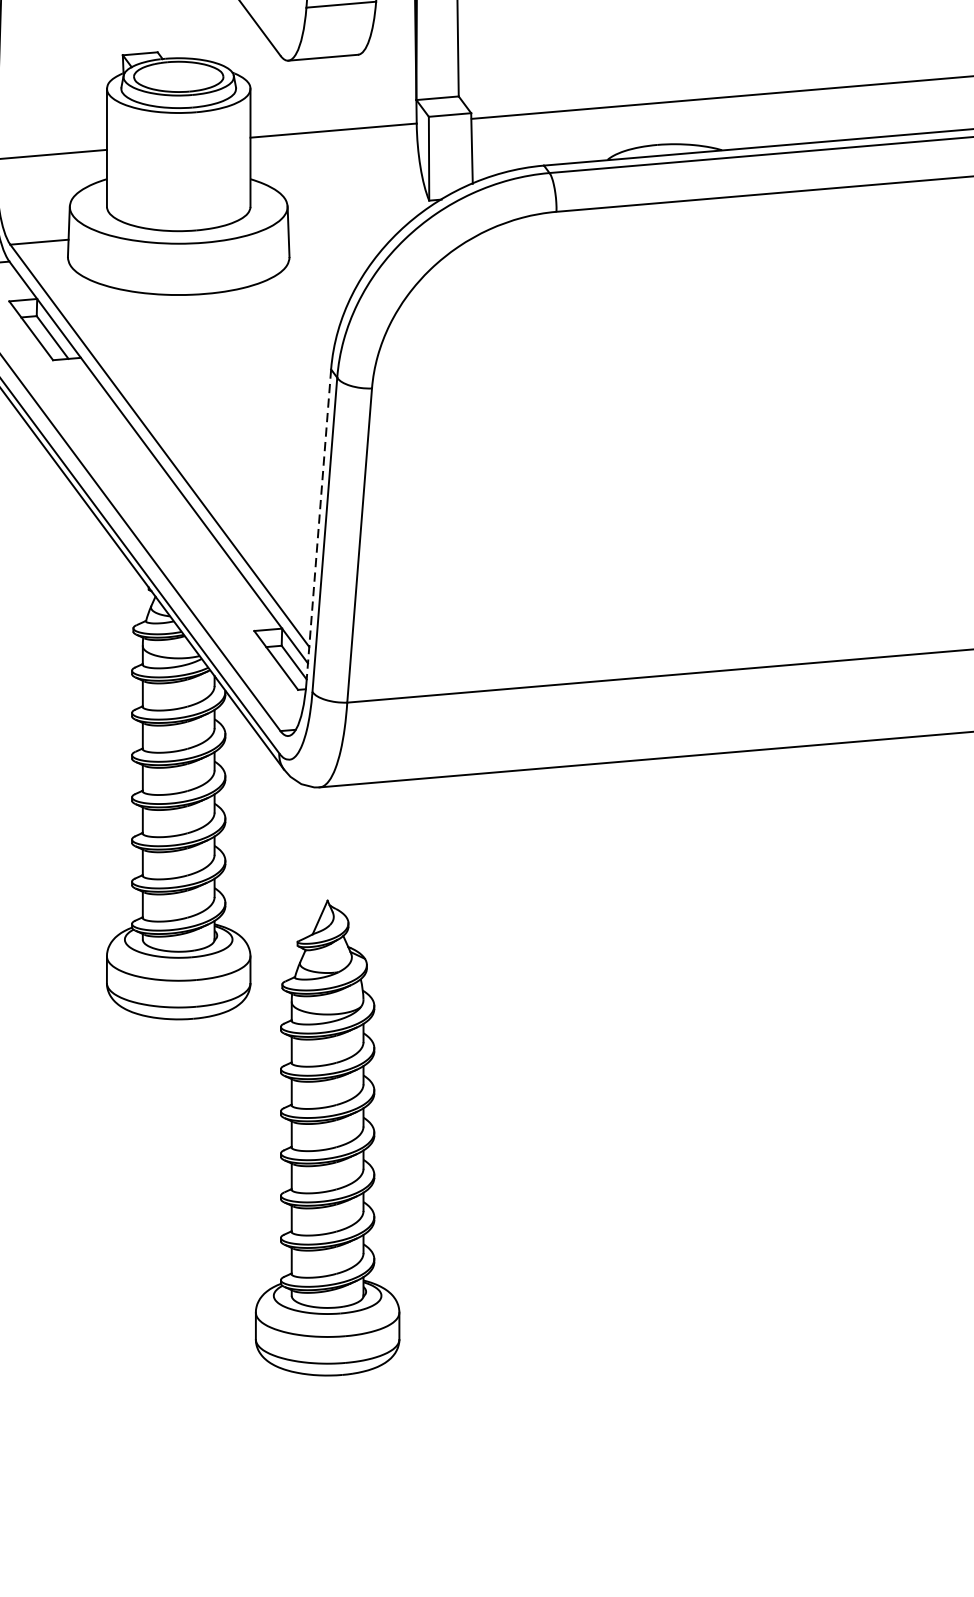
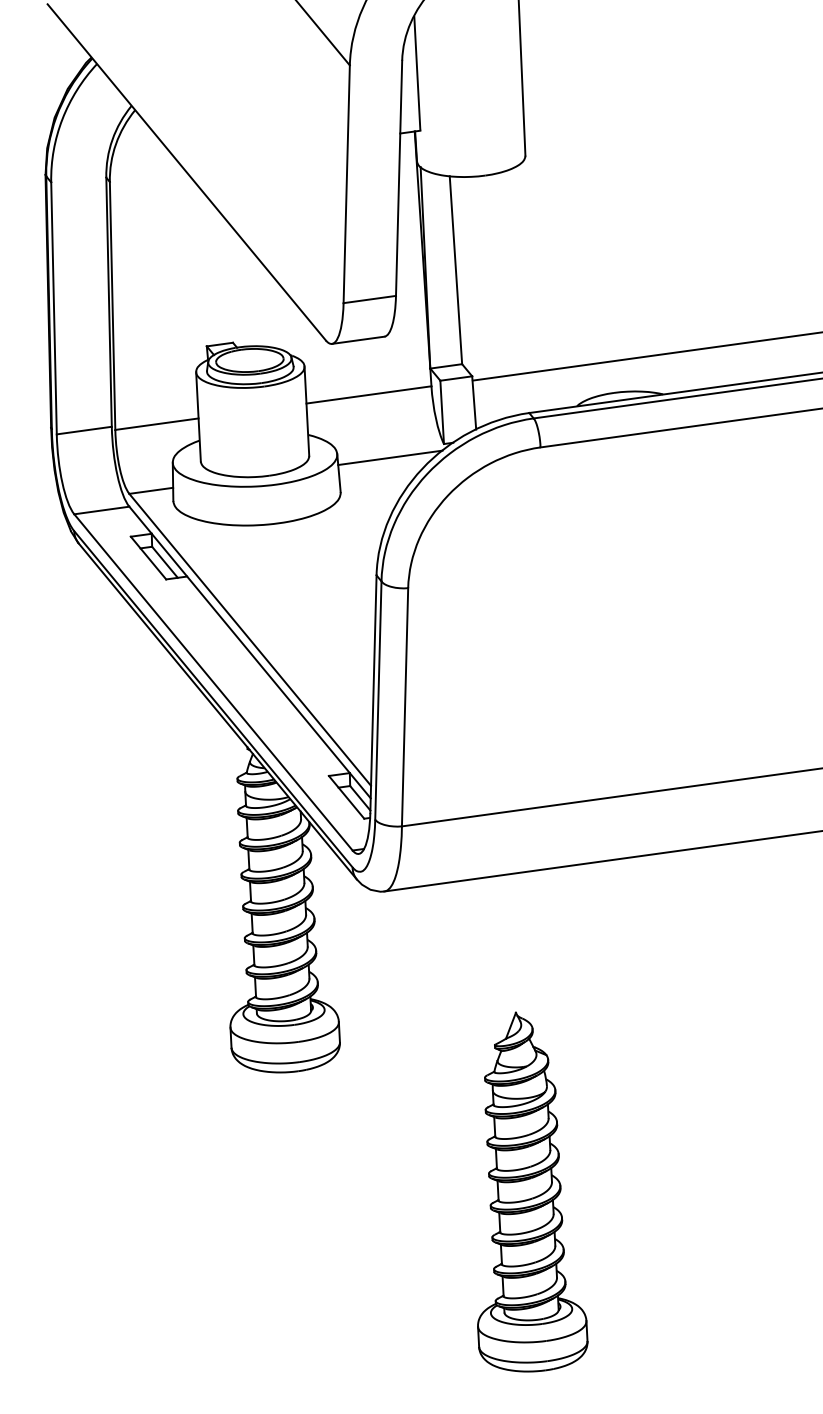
line: (357, 214) -> (390, 457), added
line: (318, 526) -> (373, 694), dashed -> solid
part: (337, 1137) -> (532, 1191), moved

